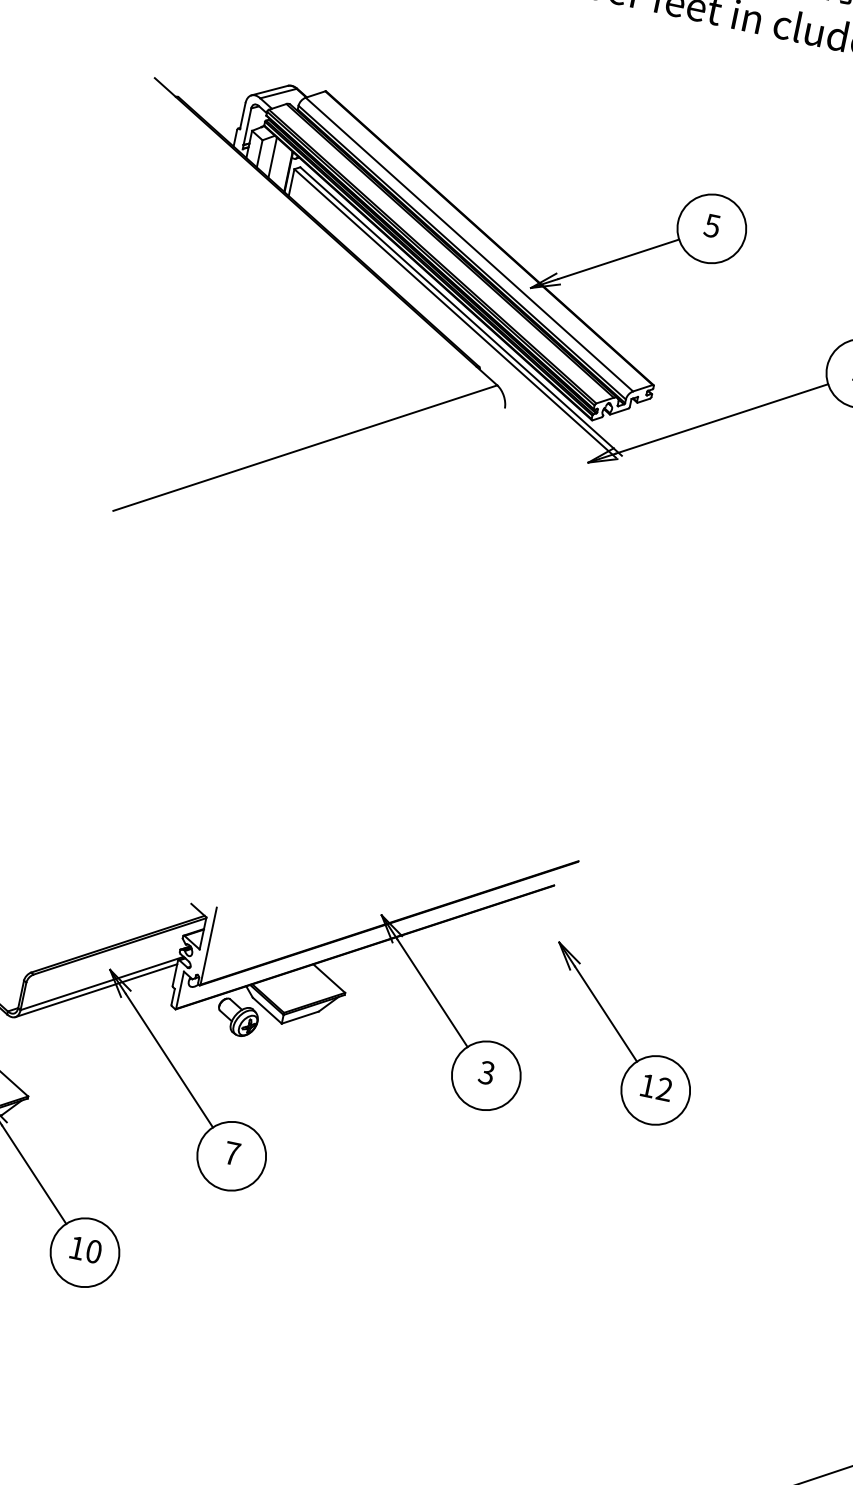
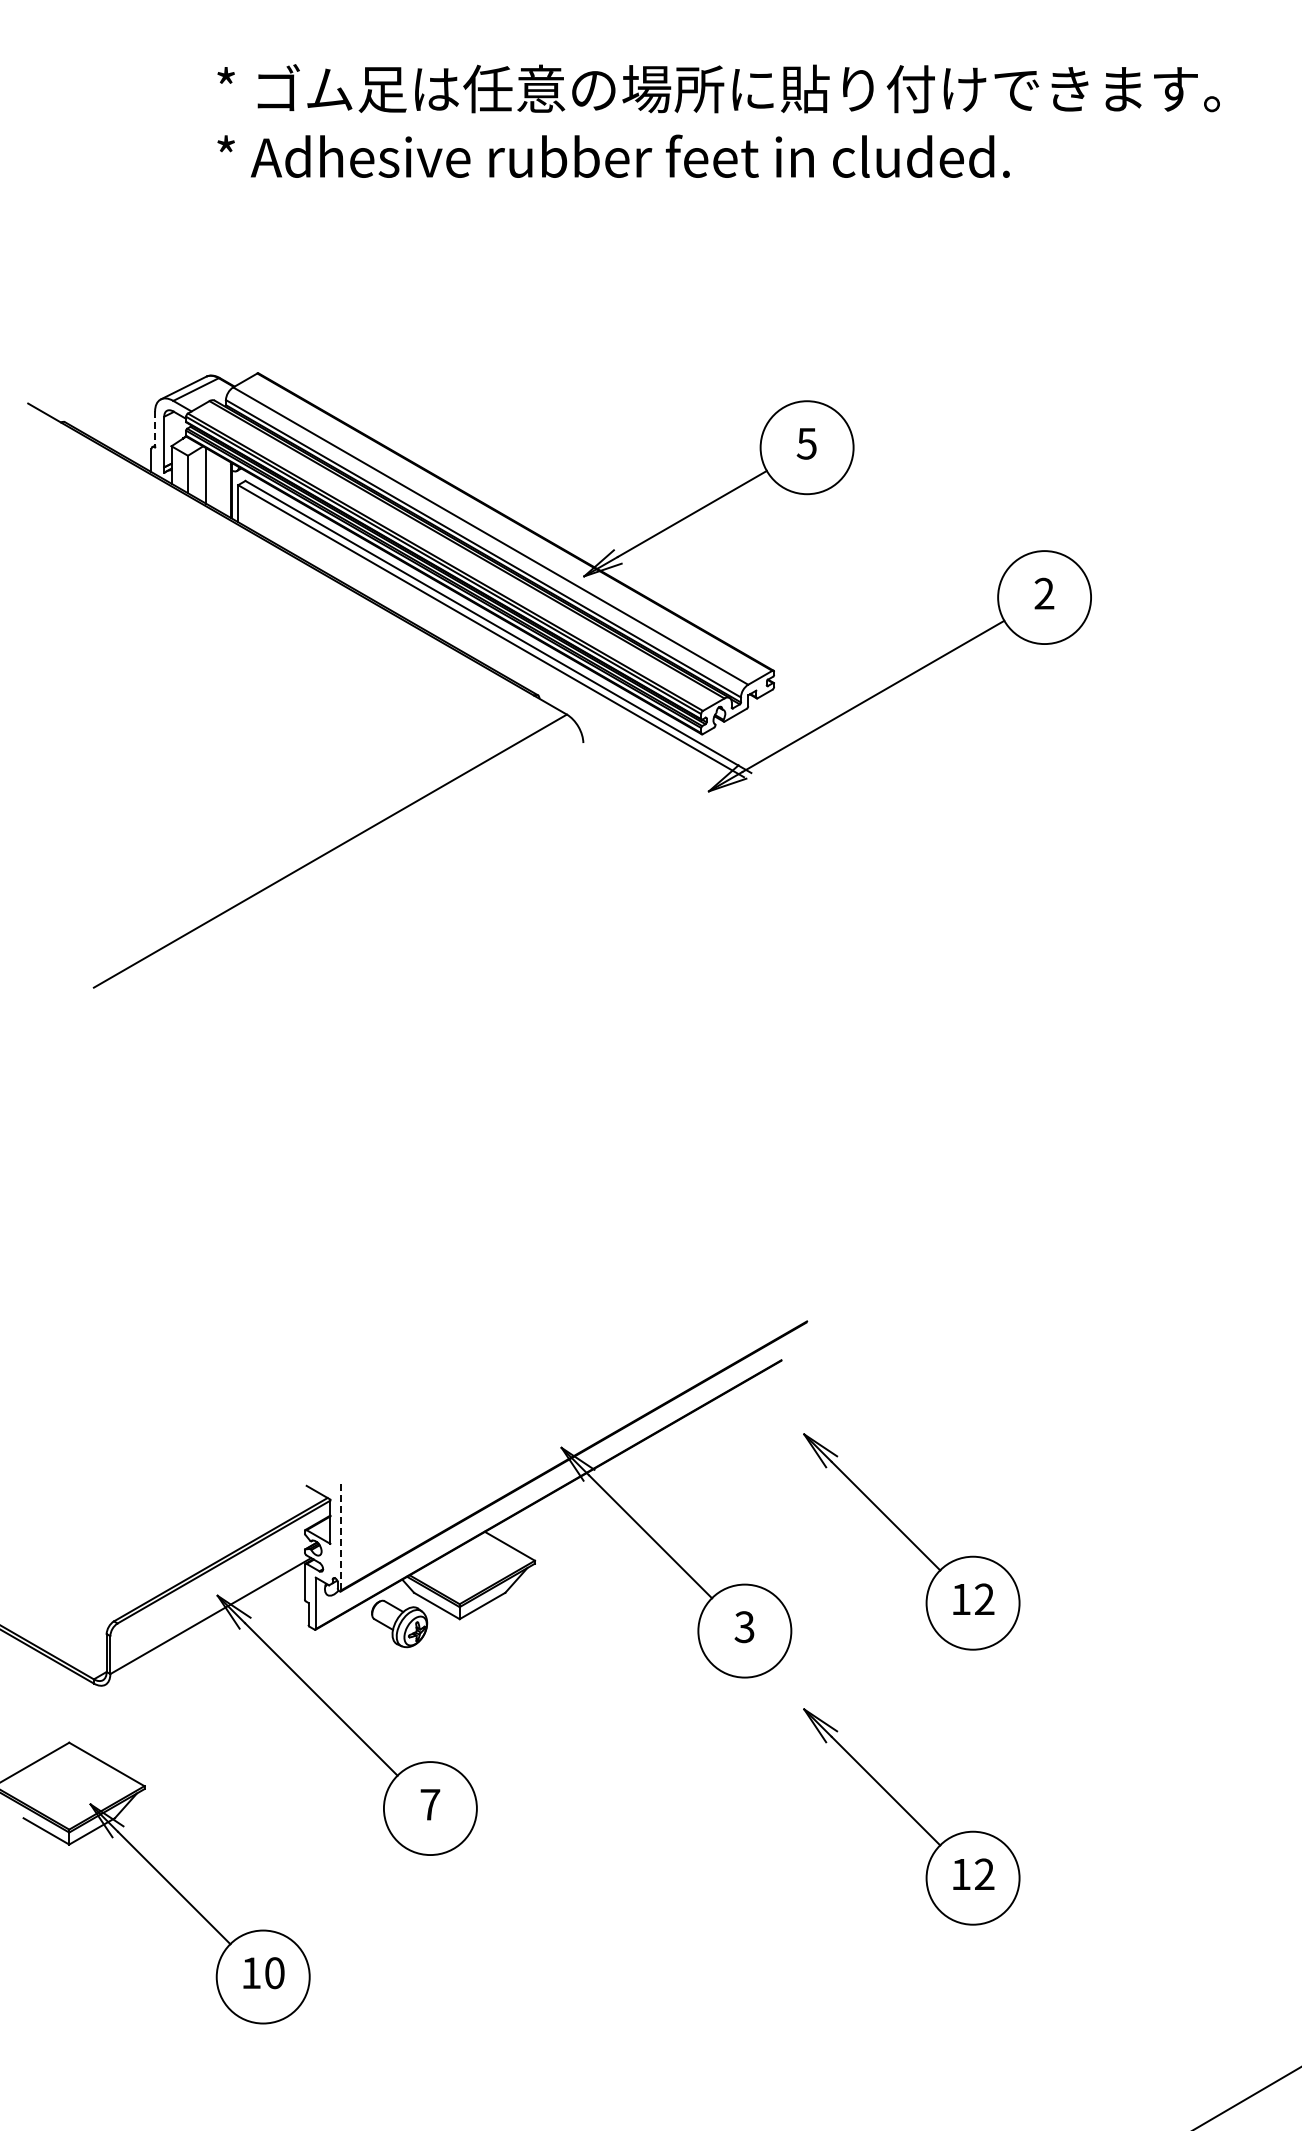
line: (243, 116) -> (155, 429), solid -> dashed
line: (208, 946) -> (341, 1537), solid -> dashed
line: (95, 990) -> (204, 1626), removed
part: (578, 1235) -> (911, 1816), added

